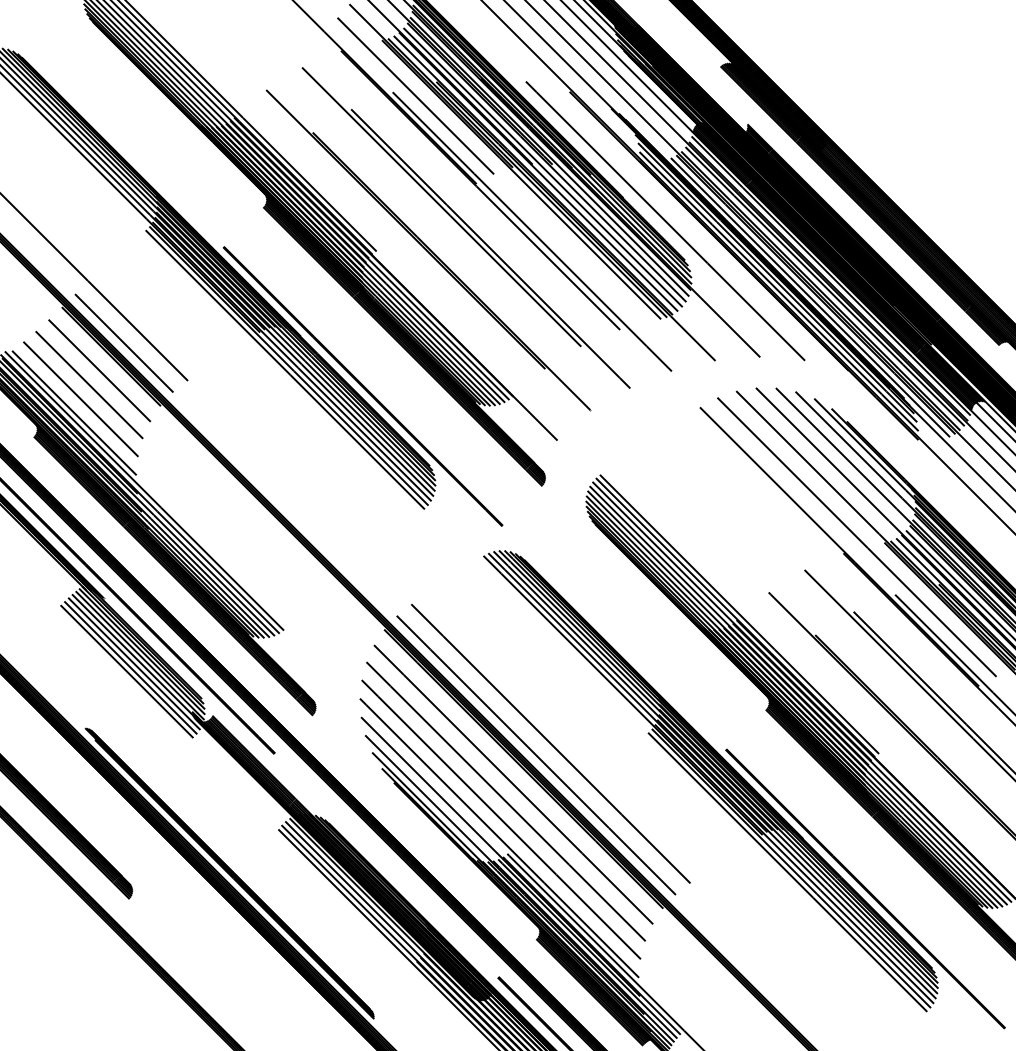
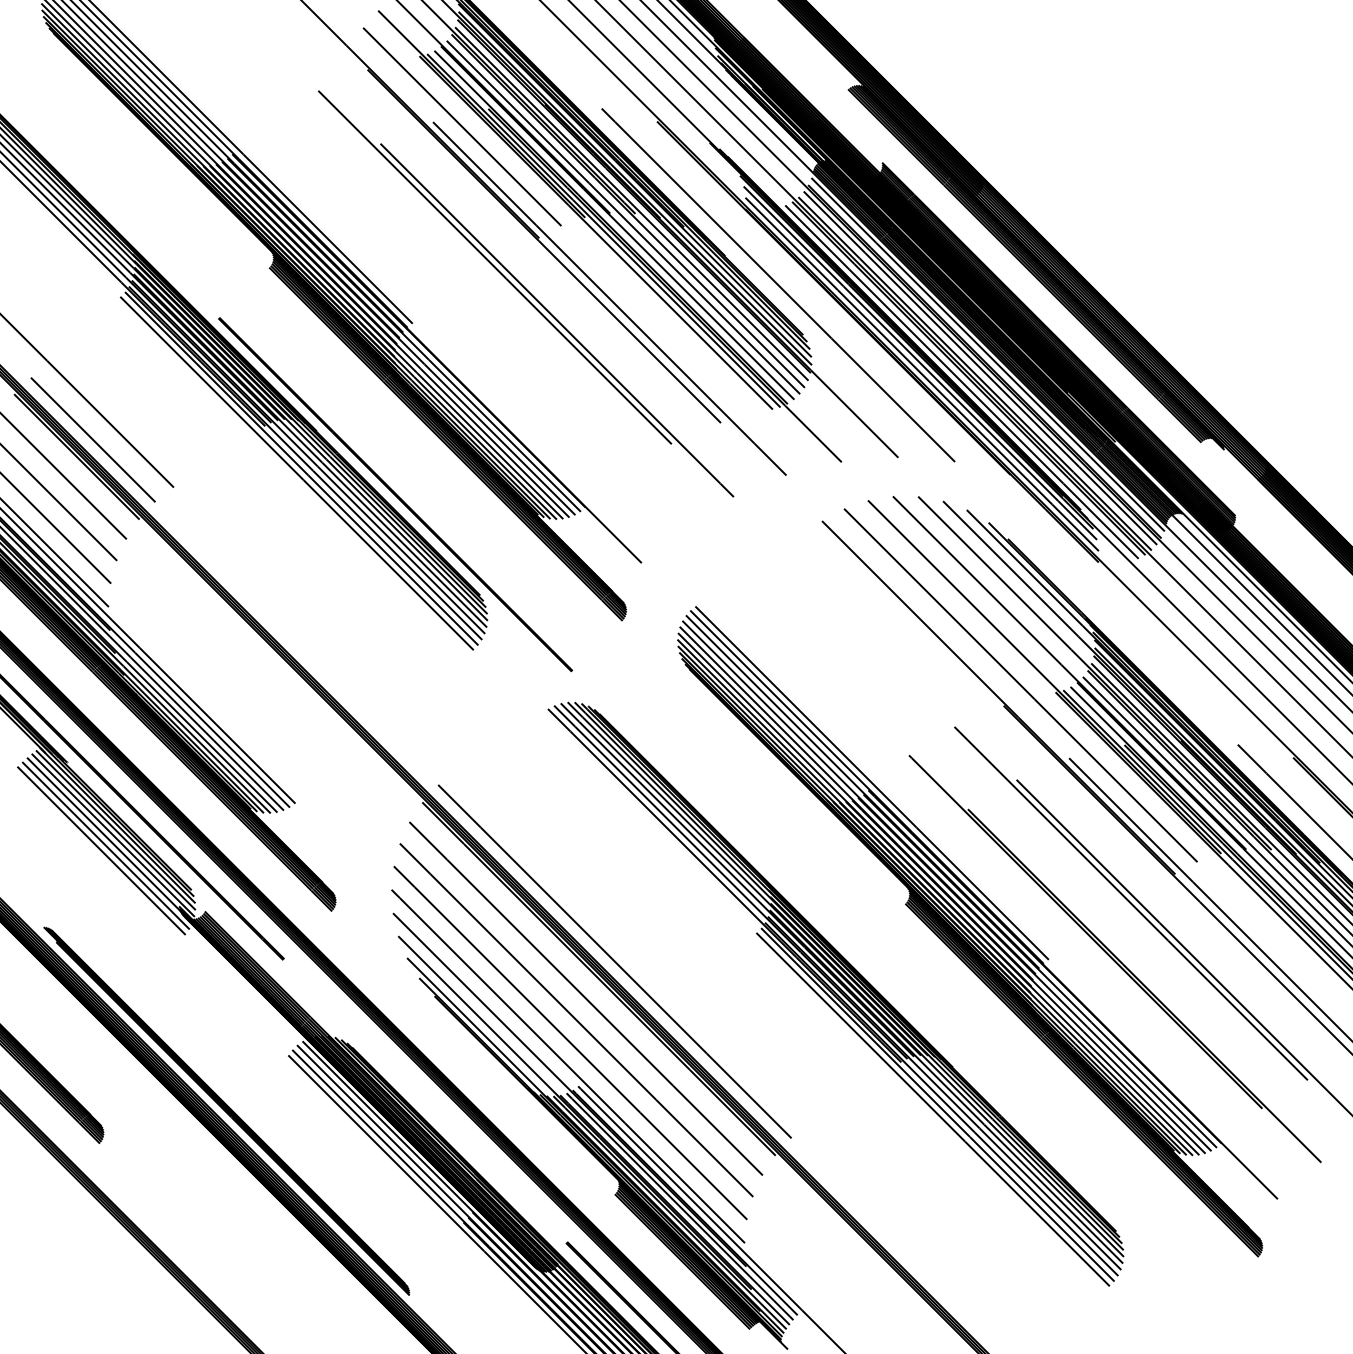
part: (428, 249) -> (478, 321), removed
line: (126, 671) -> (96, 855), removed
line: (551, 743) -> (633, 946), removed
line: (865, 888) -> (1031, 1130), removed

